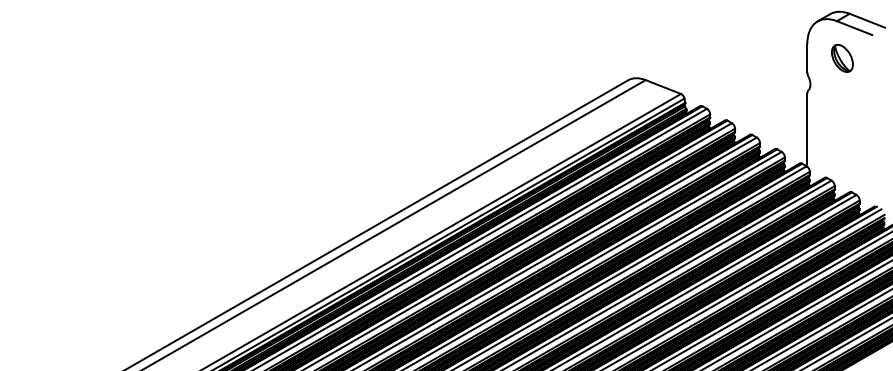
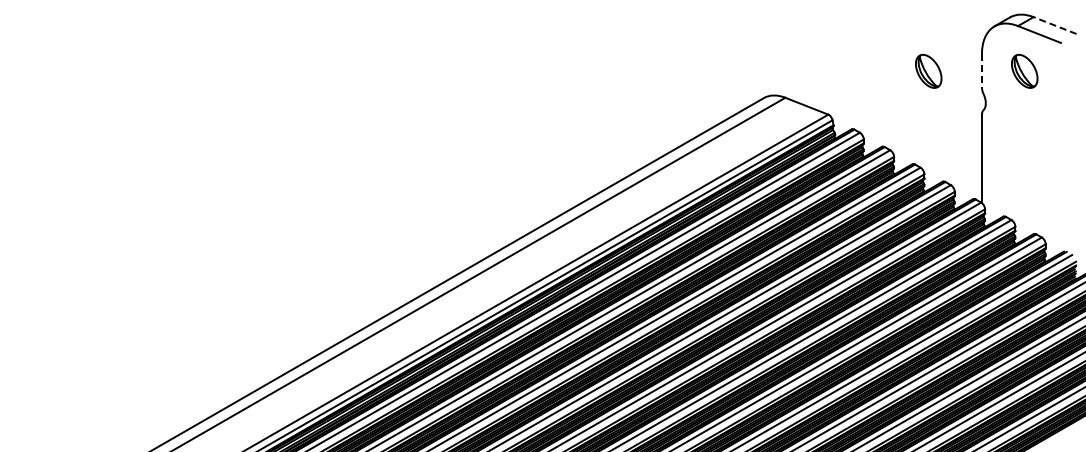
line: (866, 20) -> (1054, 25), solid -> dashed
line: (806, 57) -> (981, 70), solid -> dashed
part: (763, 58) -> (928, 71), added

